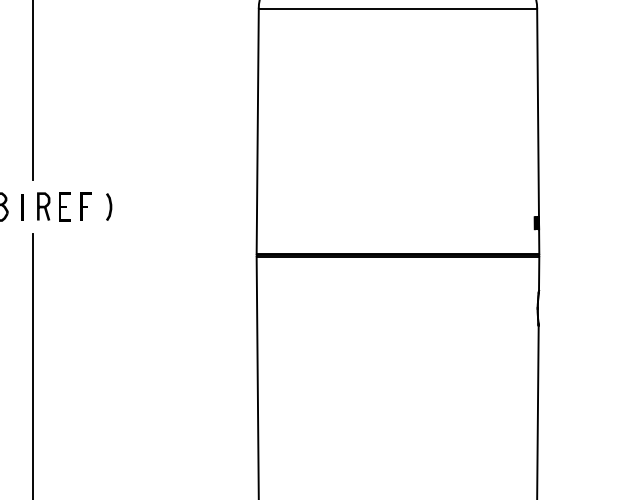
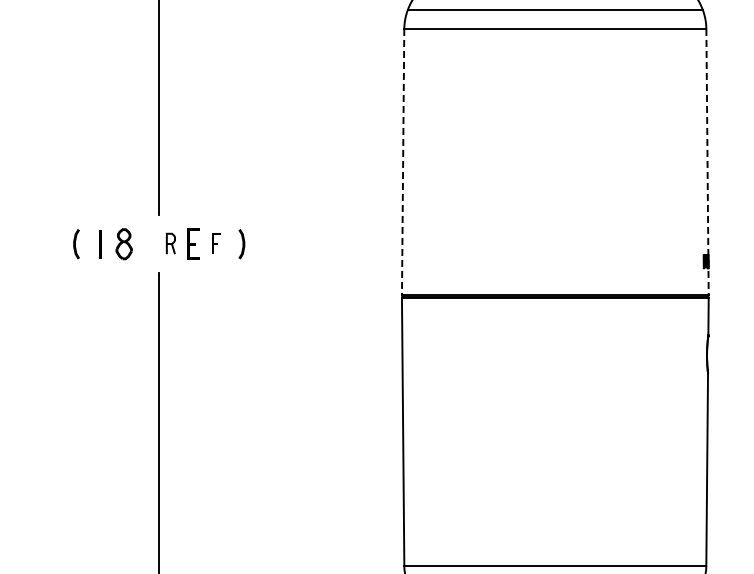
line: (258, 131) -> (403, 162), solid -> dashed
line: (538, 131) -> (707, 162), solid -> dashed
part: (43, 206) -> (170, 243), size x0.7
part: (85, 206) -> (216, 243), size x0.7
line: (22, 207) -> (147, 244), removed

